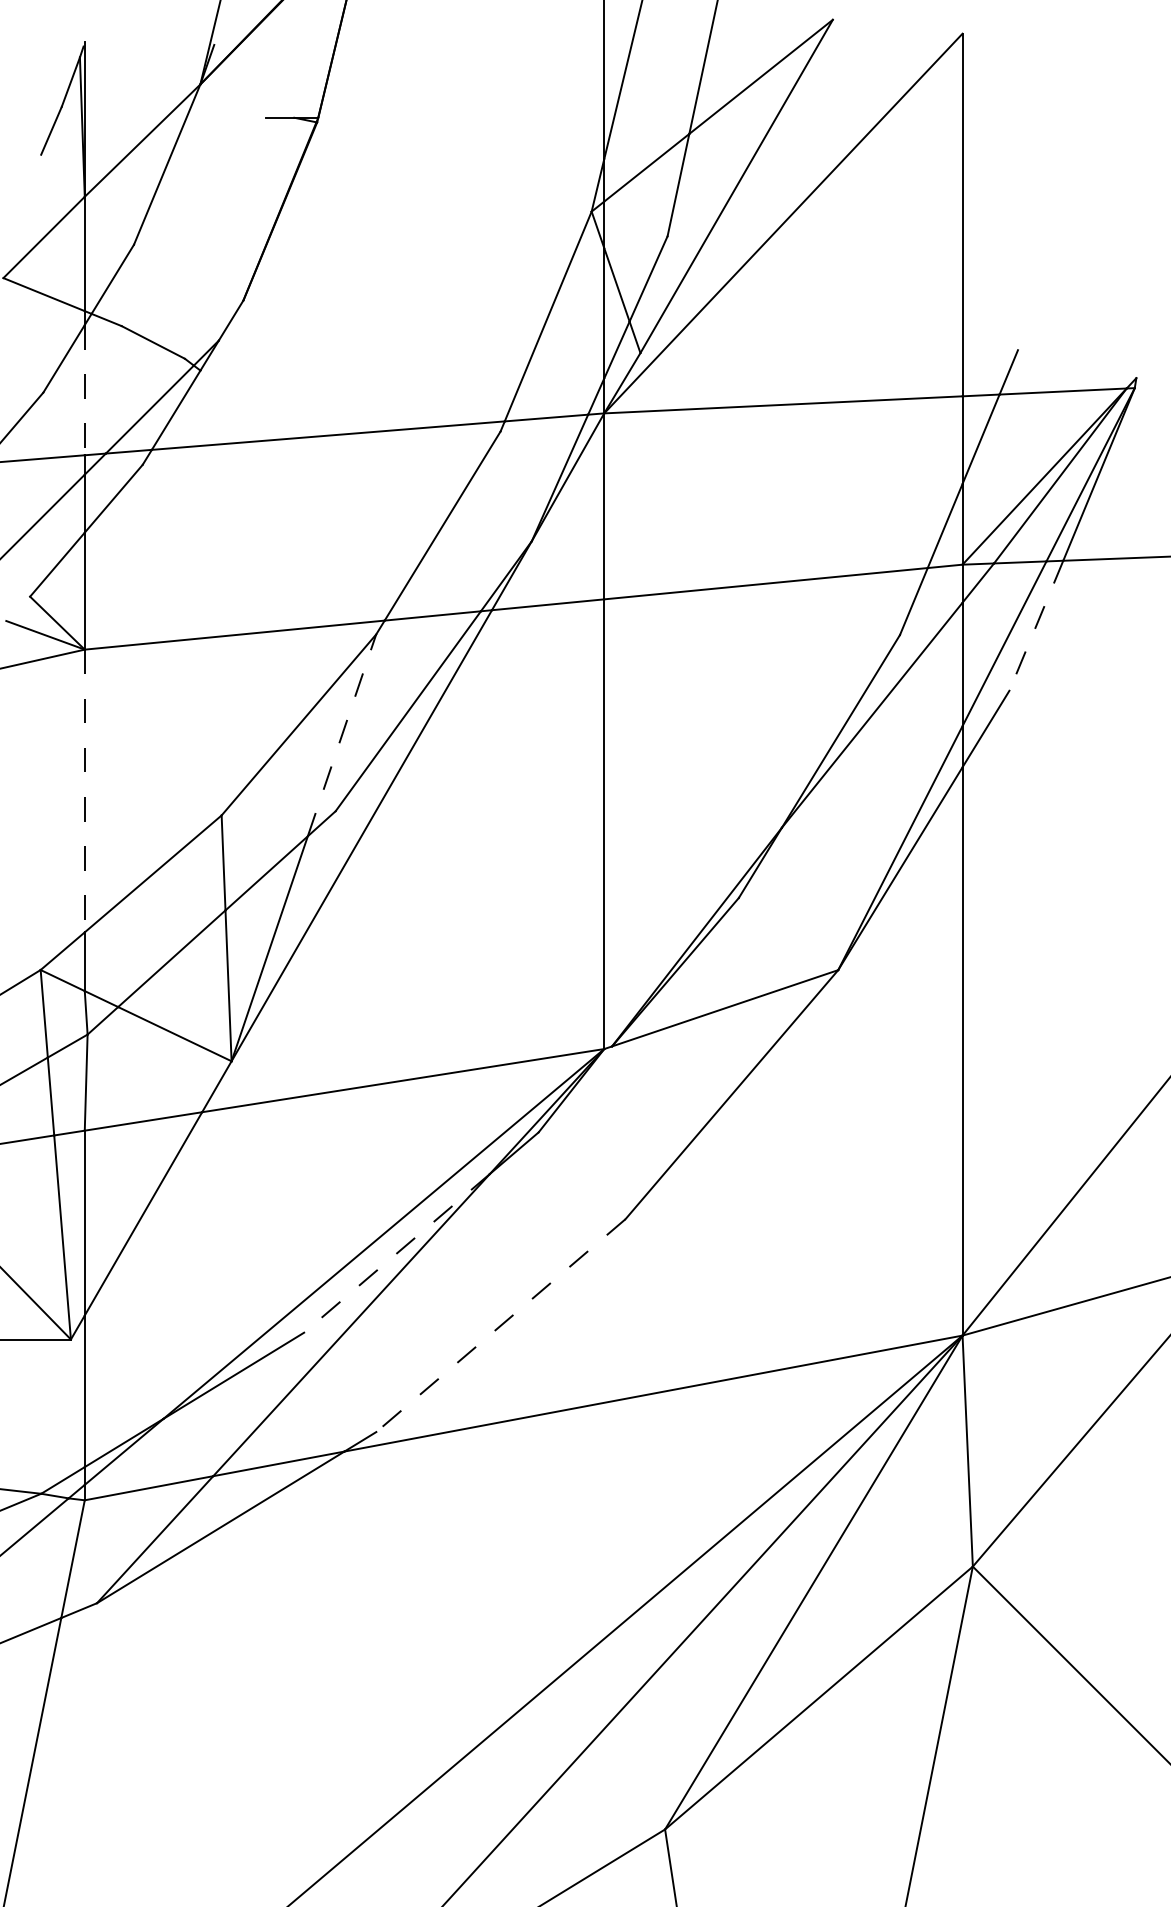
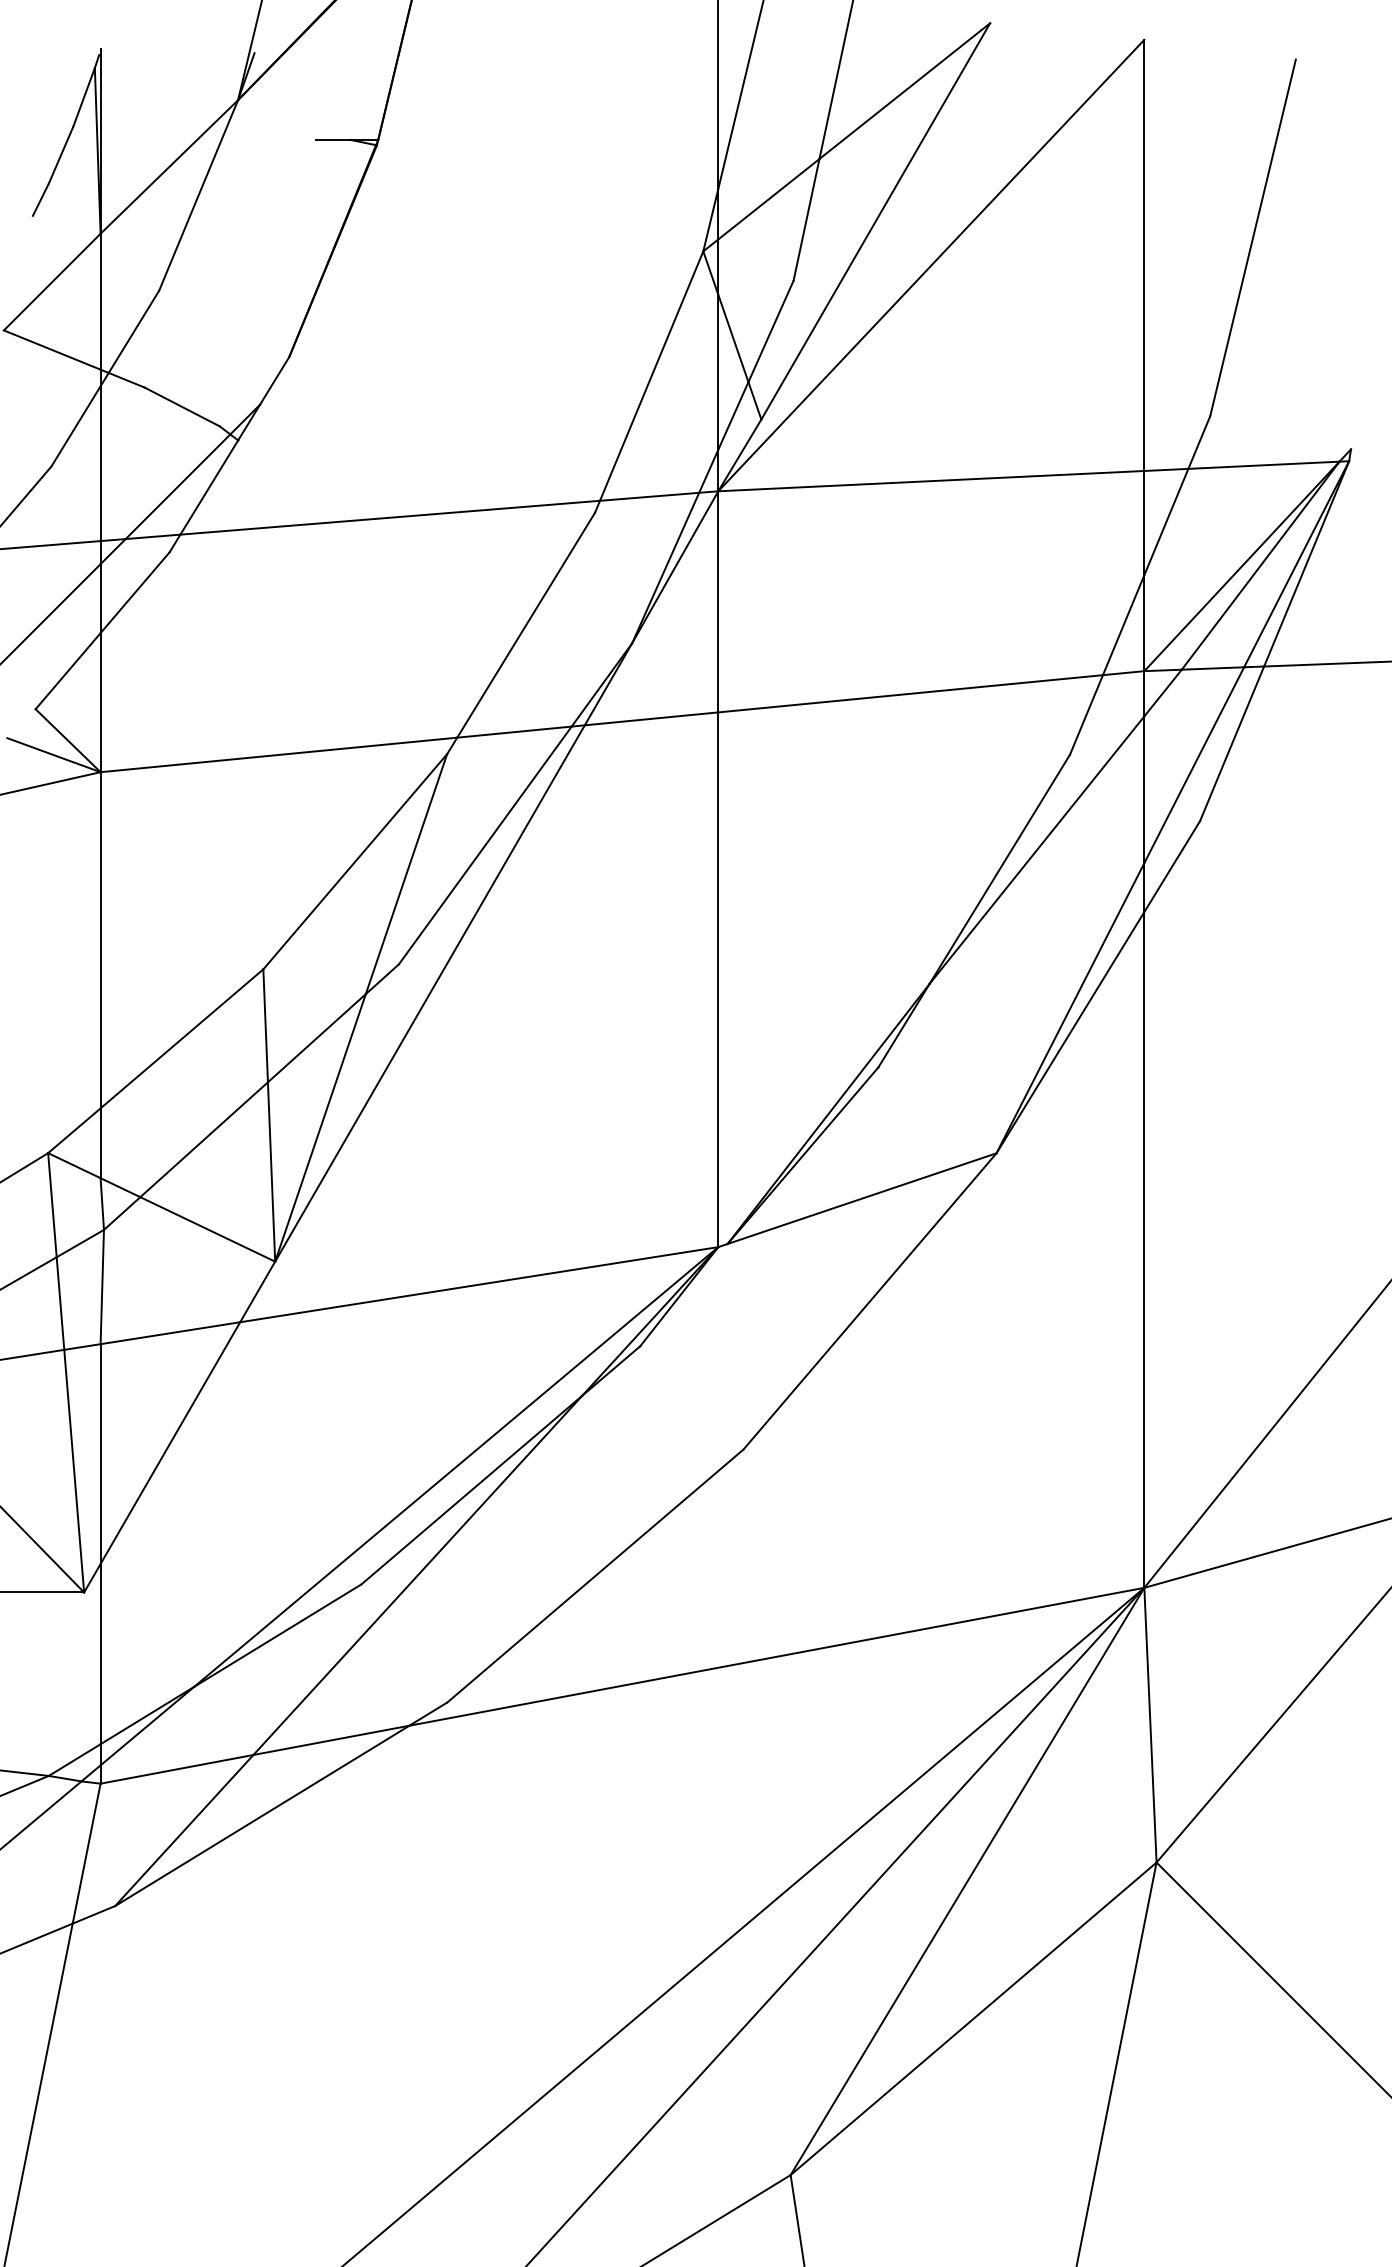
line: (34, 168) -> (40, 199), added
line: (1053, 199) -> (1252, 237), added
line: (84, 390) -> (100, 464), dashed -> solid
line: (1036, 625) -> (1232, 743), dashed -> solid
line: (342, 735) -> (406, 874), dashed -> solid
line: (84, 791) -> (100, 940), dashed -> solid
line: (396, 1253) -> (471, 1490), dashed -> solid
line: (500, 1326) -> (595, 1576), dashed -> solid

